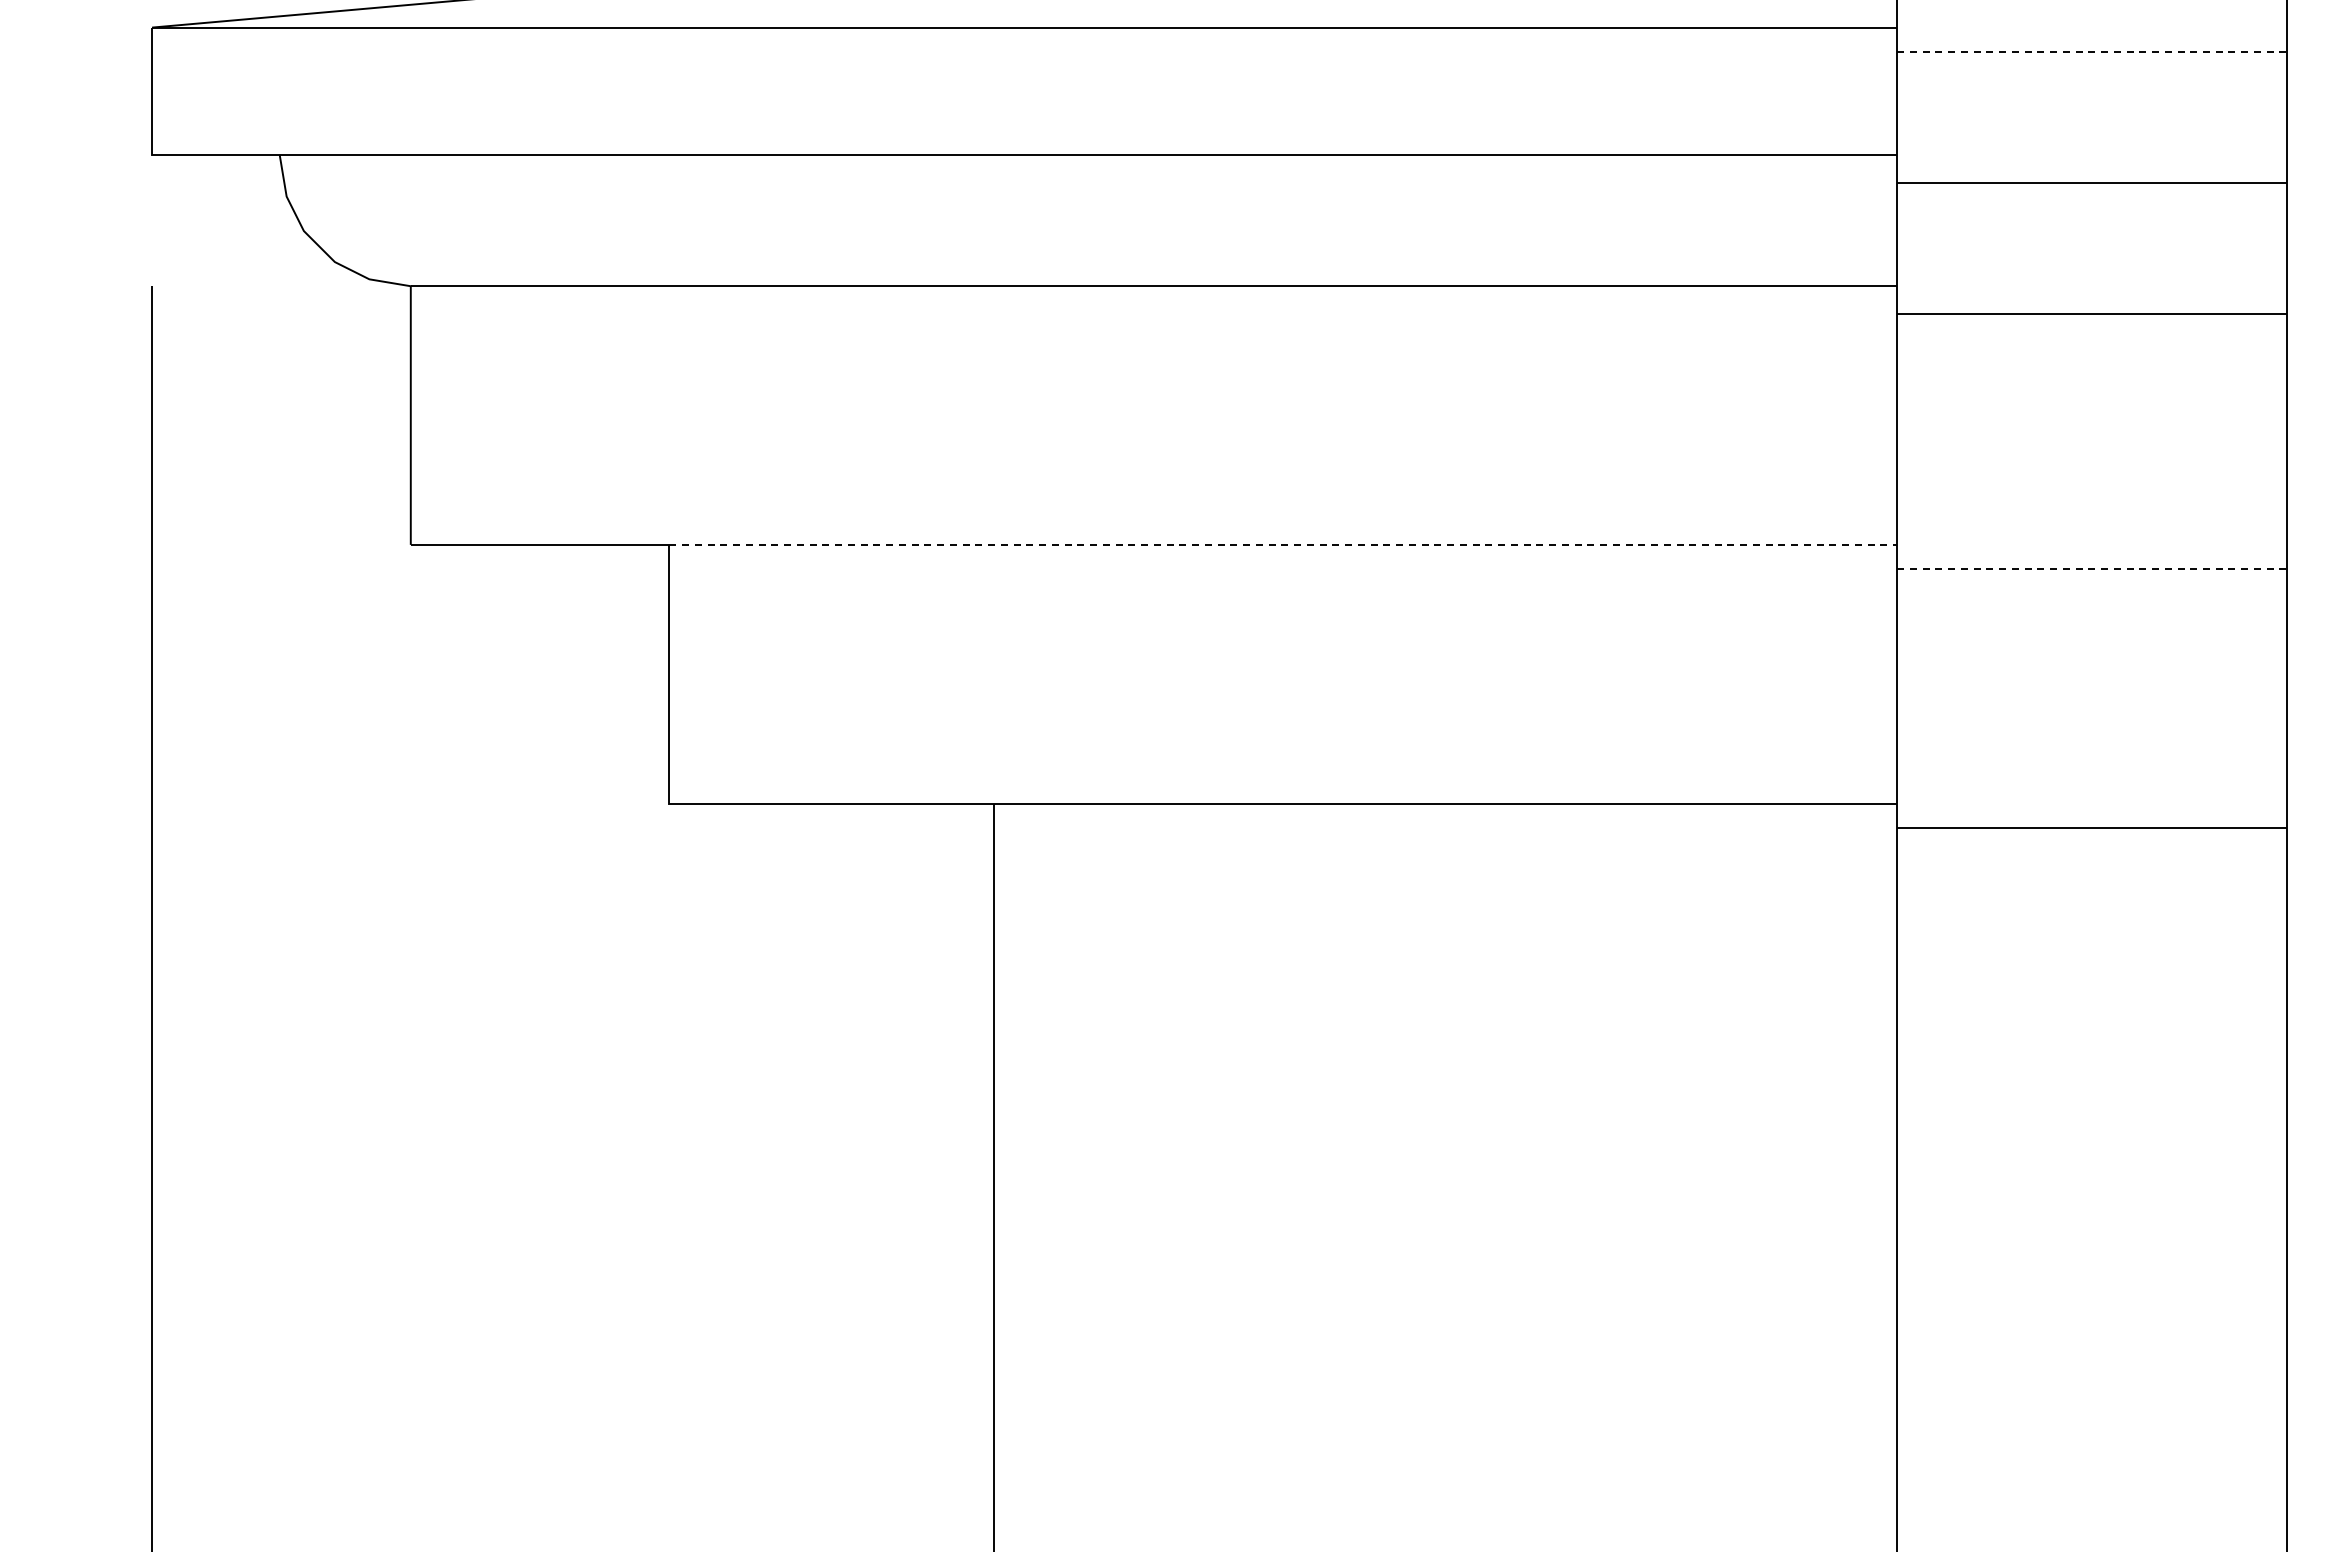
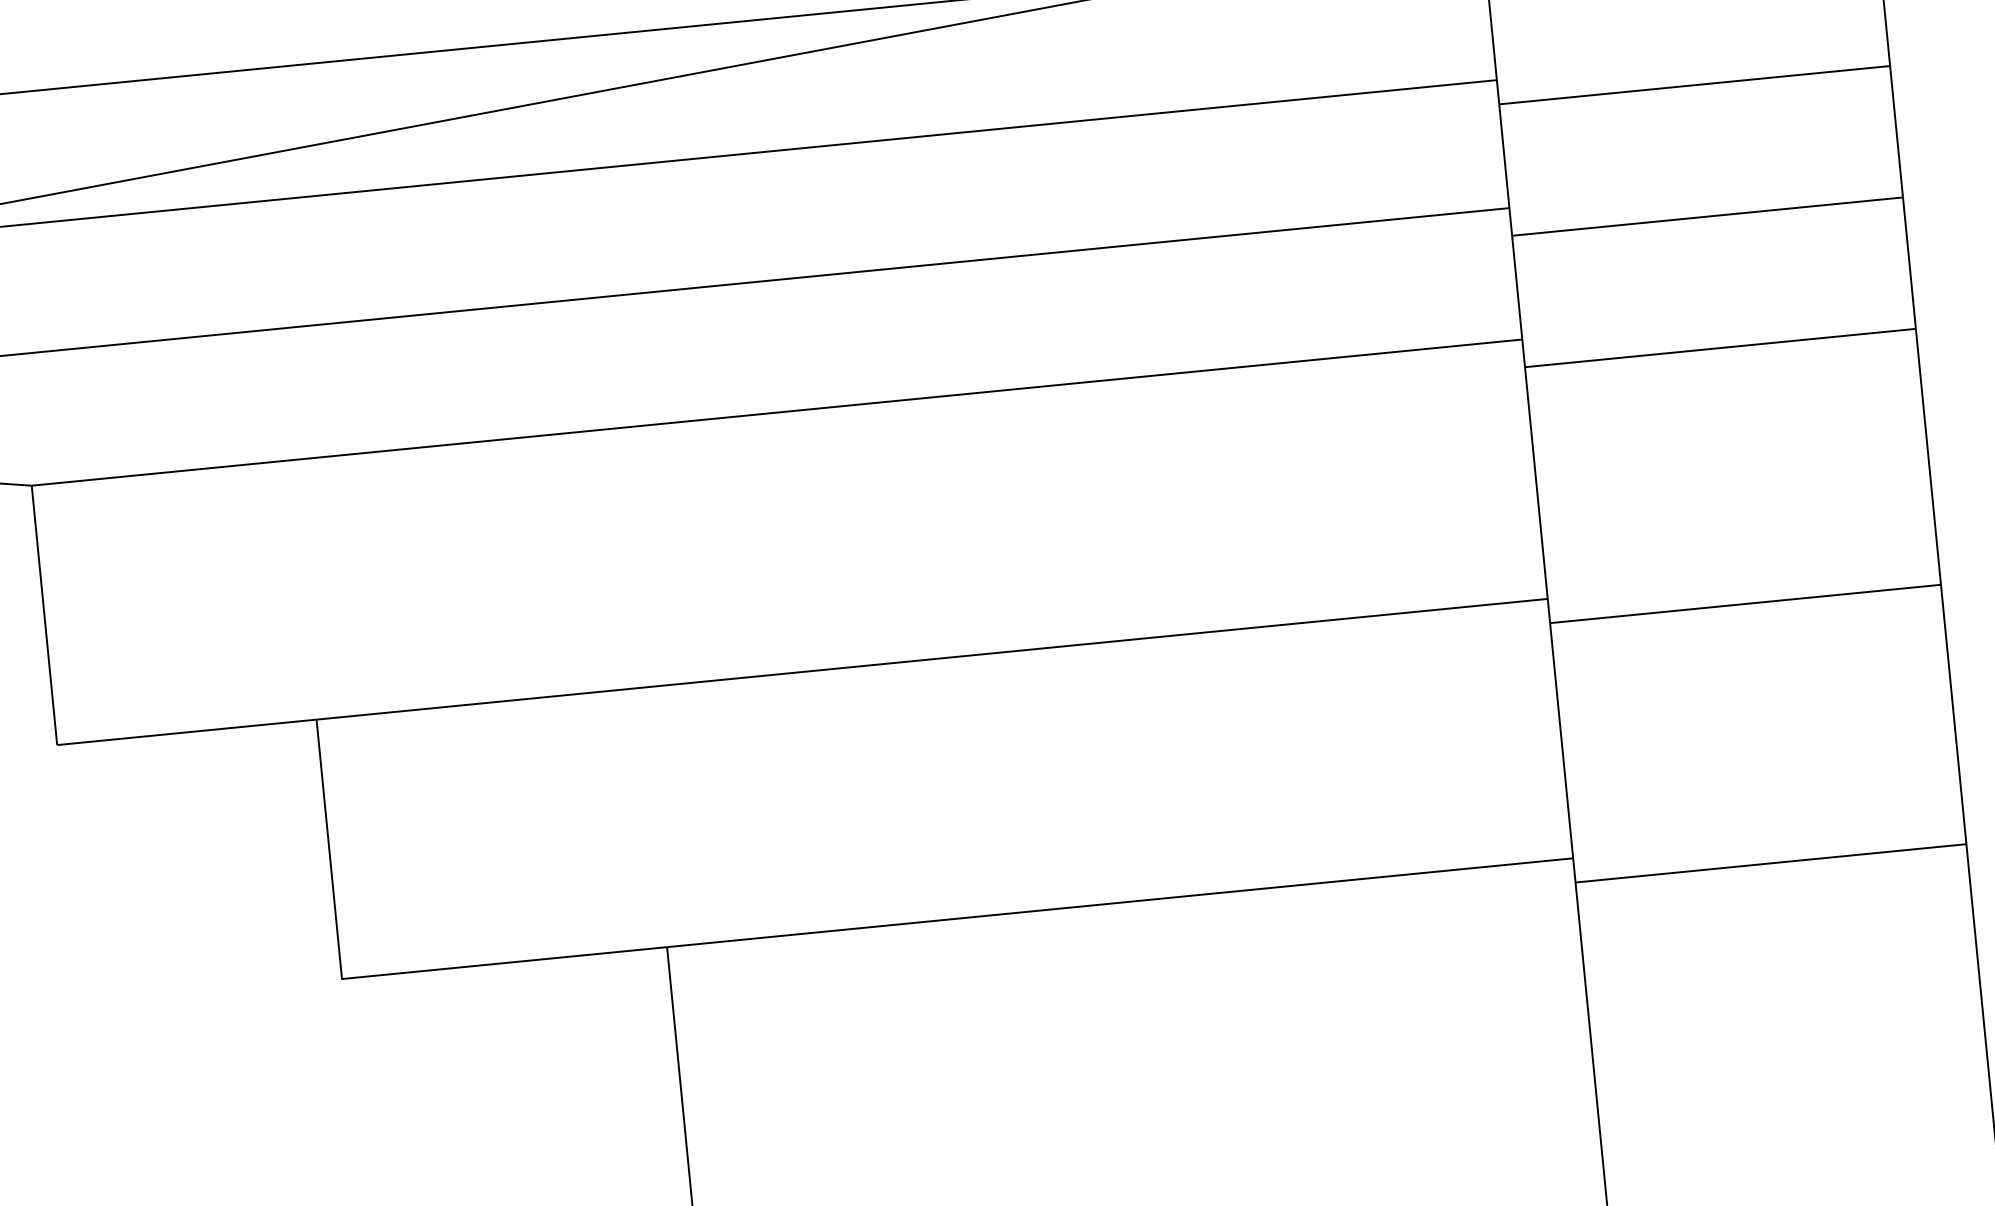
line: (2091, 51) -> (1694, 85), dashed -> solid
line: (1283, 544) -> (932, 658), dashed -> solid
line: (2091, 569) -> (1745, 604), dashed -> solid

